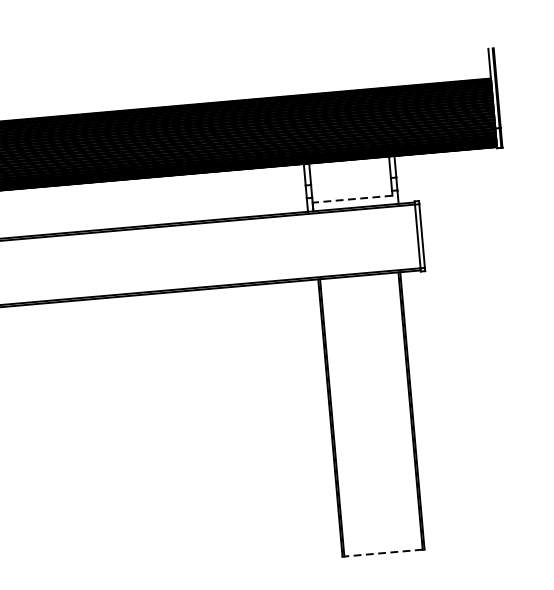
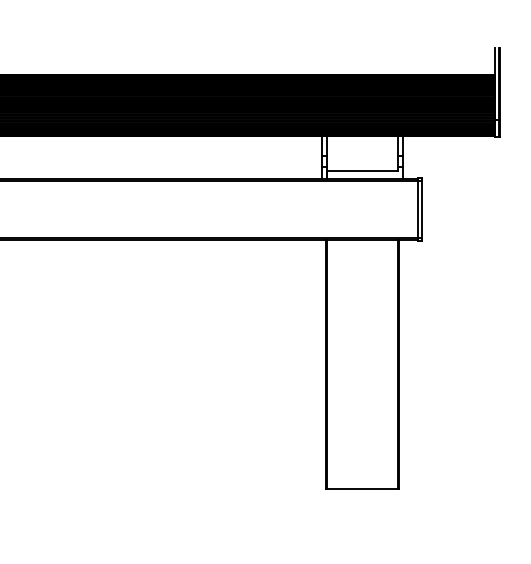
line: (352, 199) -> (362, 171), dashed -> solid
line: (383, 553) -> (362, 489), dashed -> solid

